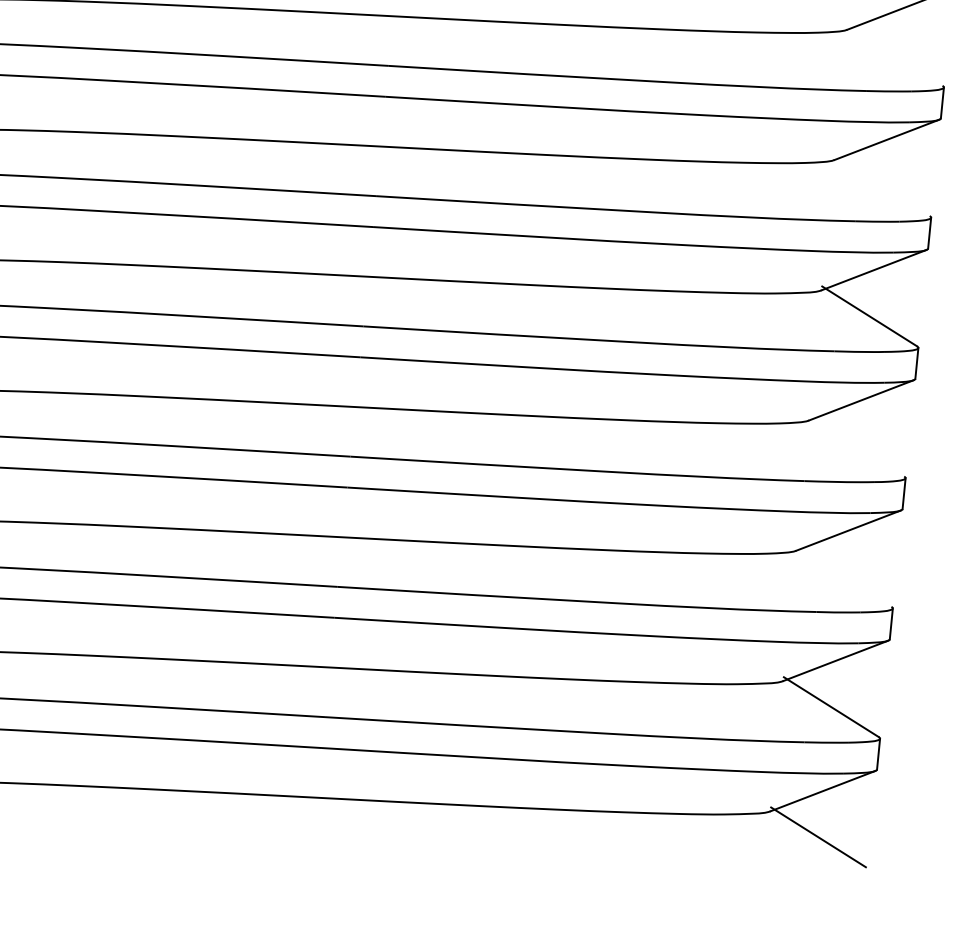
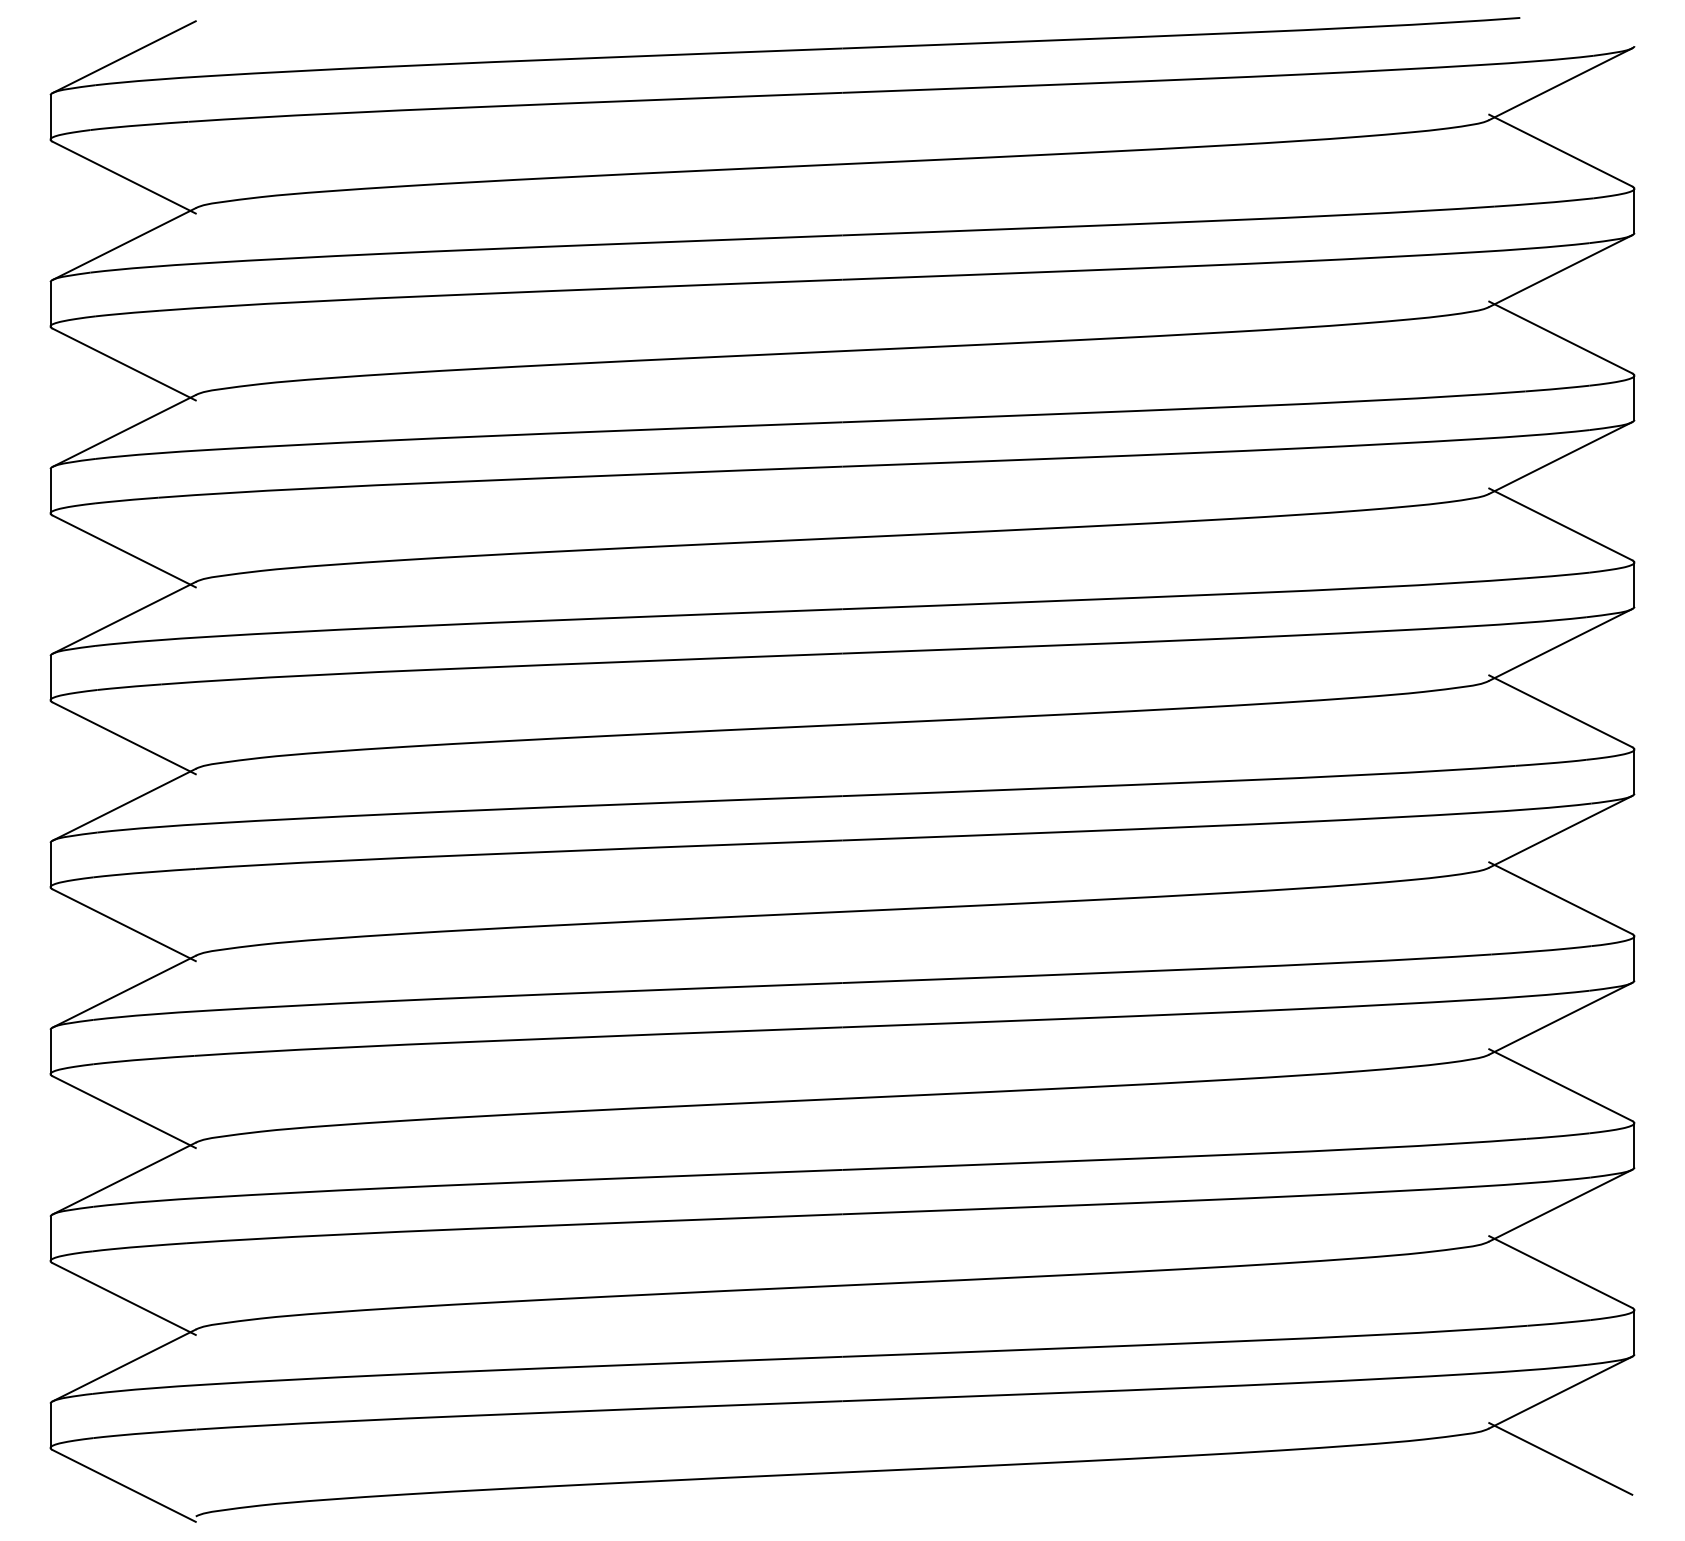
line: (894, 55) -> (1560, 337), added
line: (882, 186) -> (1560, 524), added
line: (856, 446) -> (1560, 898), added
line: (843, 576) -> (1560, 1084), added

